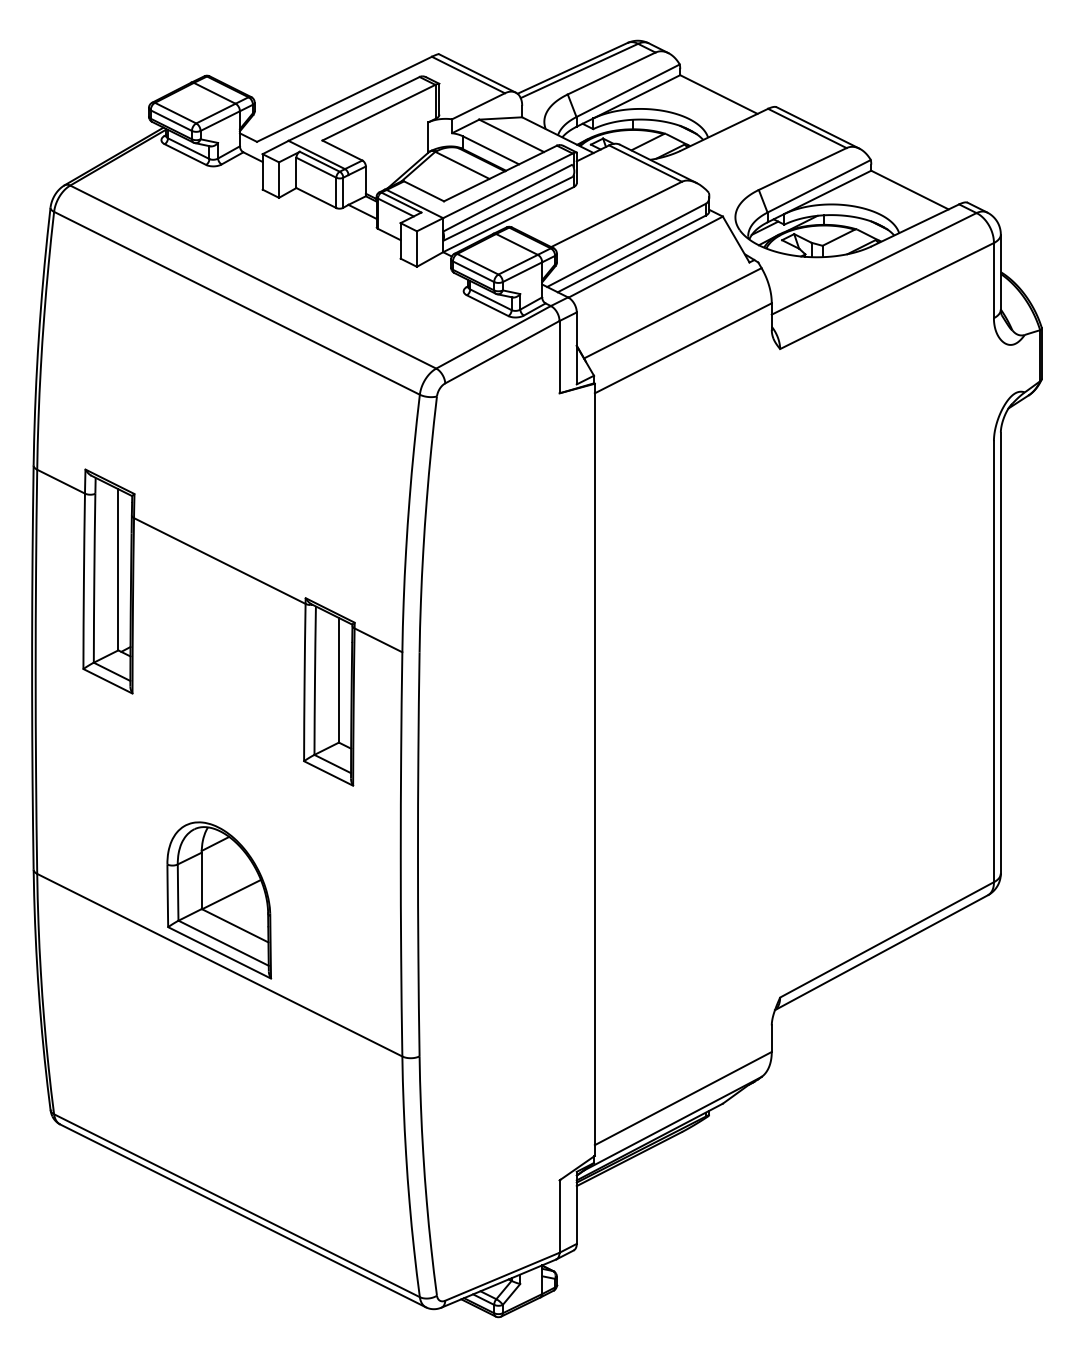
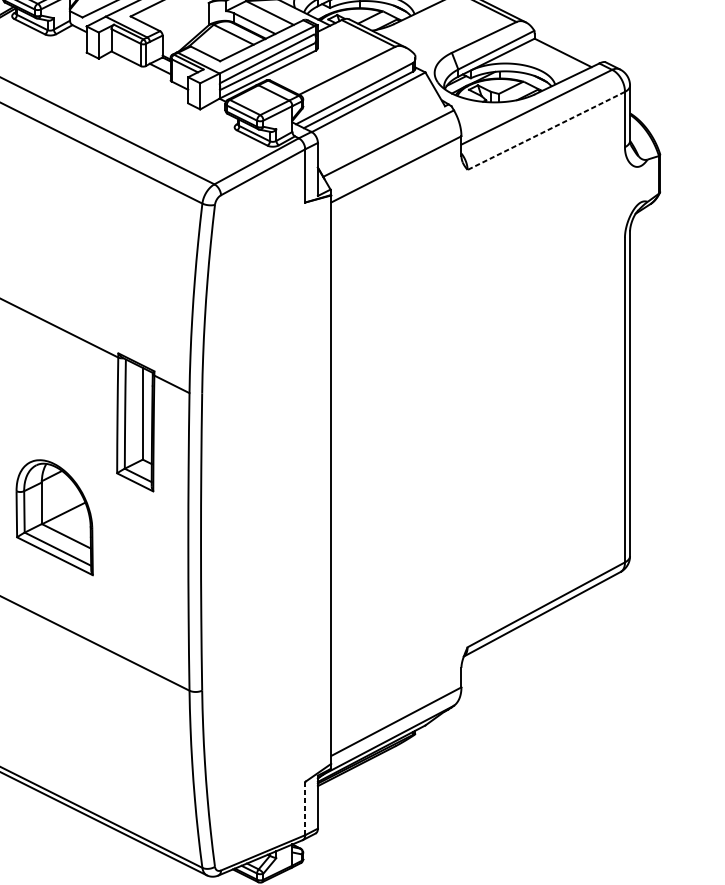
line: (886, 296) -> (545, 131), solid -> dashed
part: (219, 900) -> (54, 517), moved
line: (559, 1216) -> (305, 808), solid -> dashed

